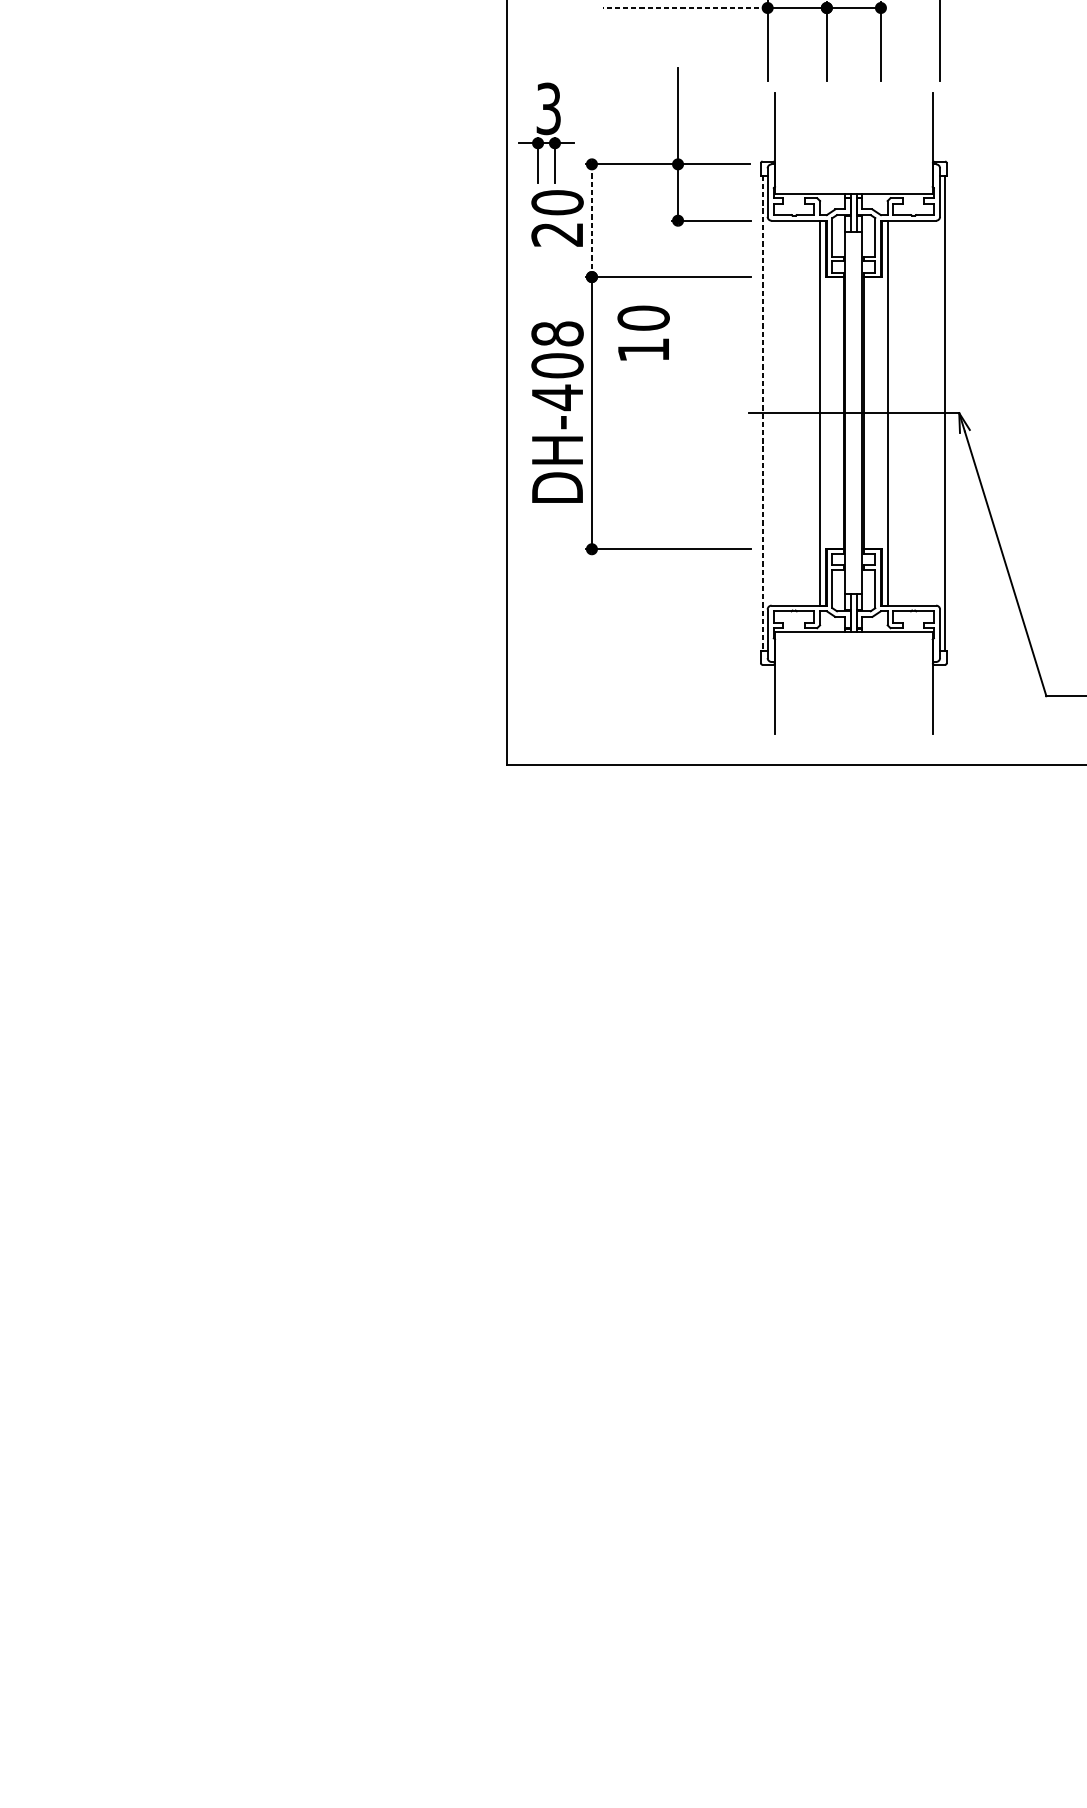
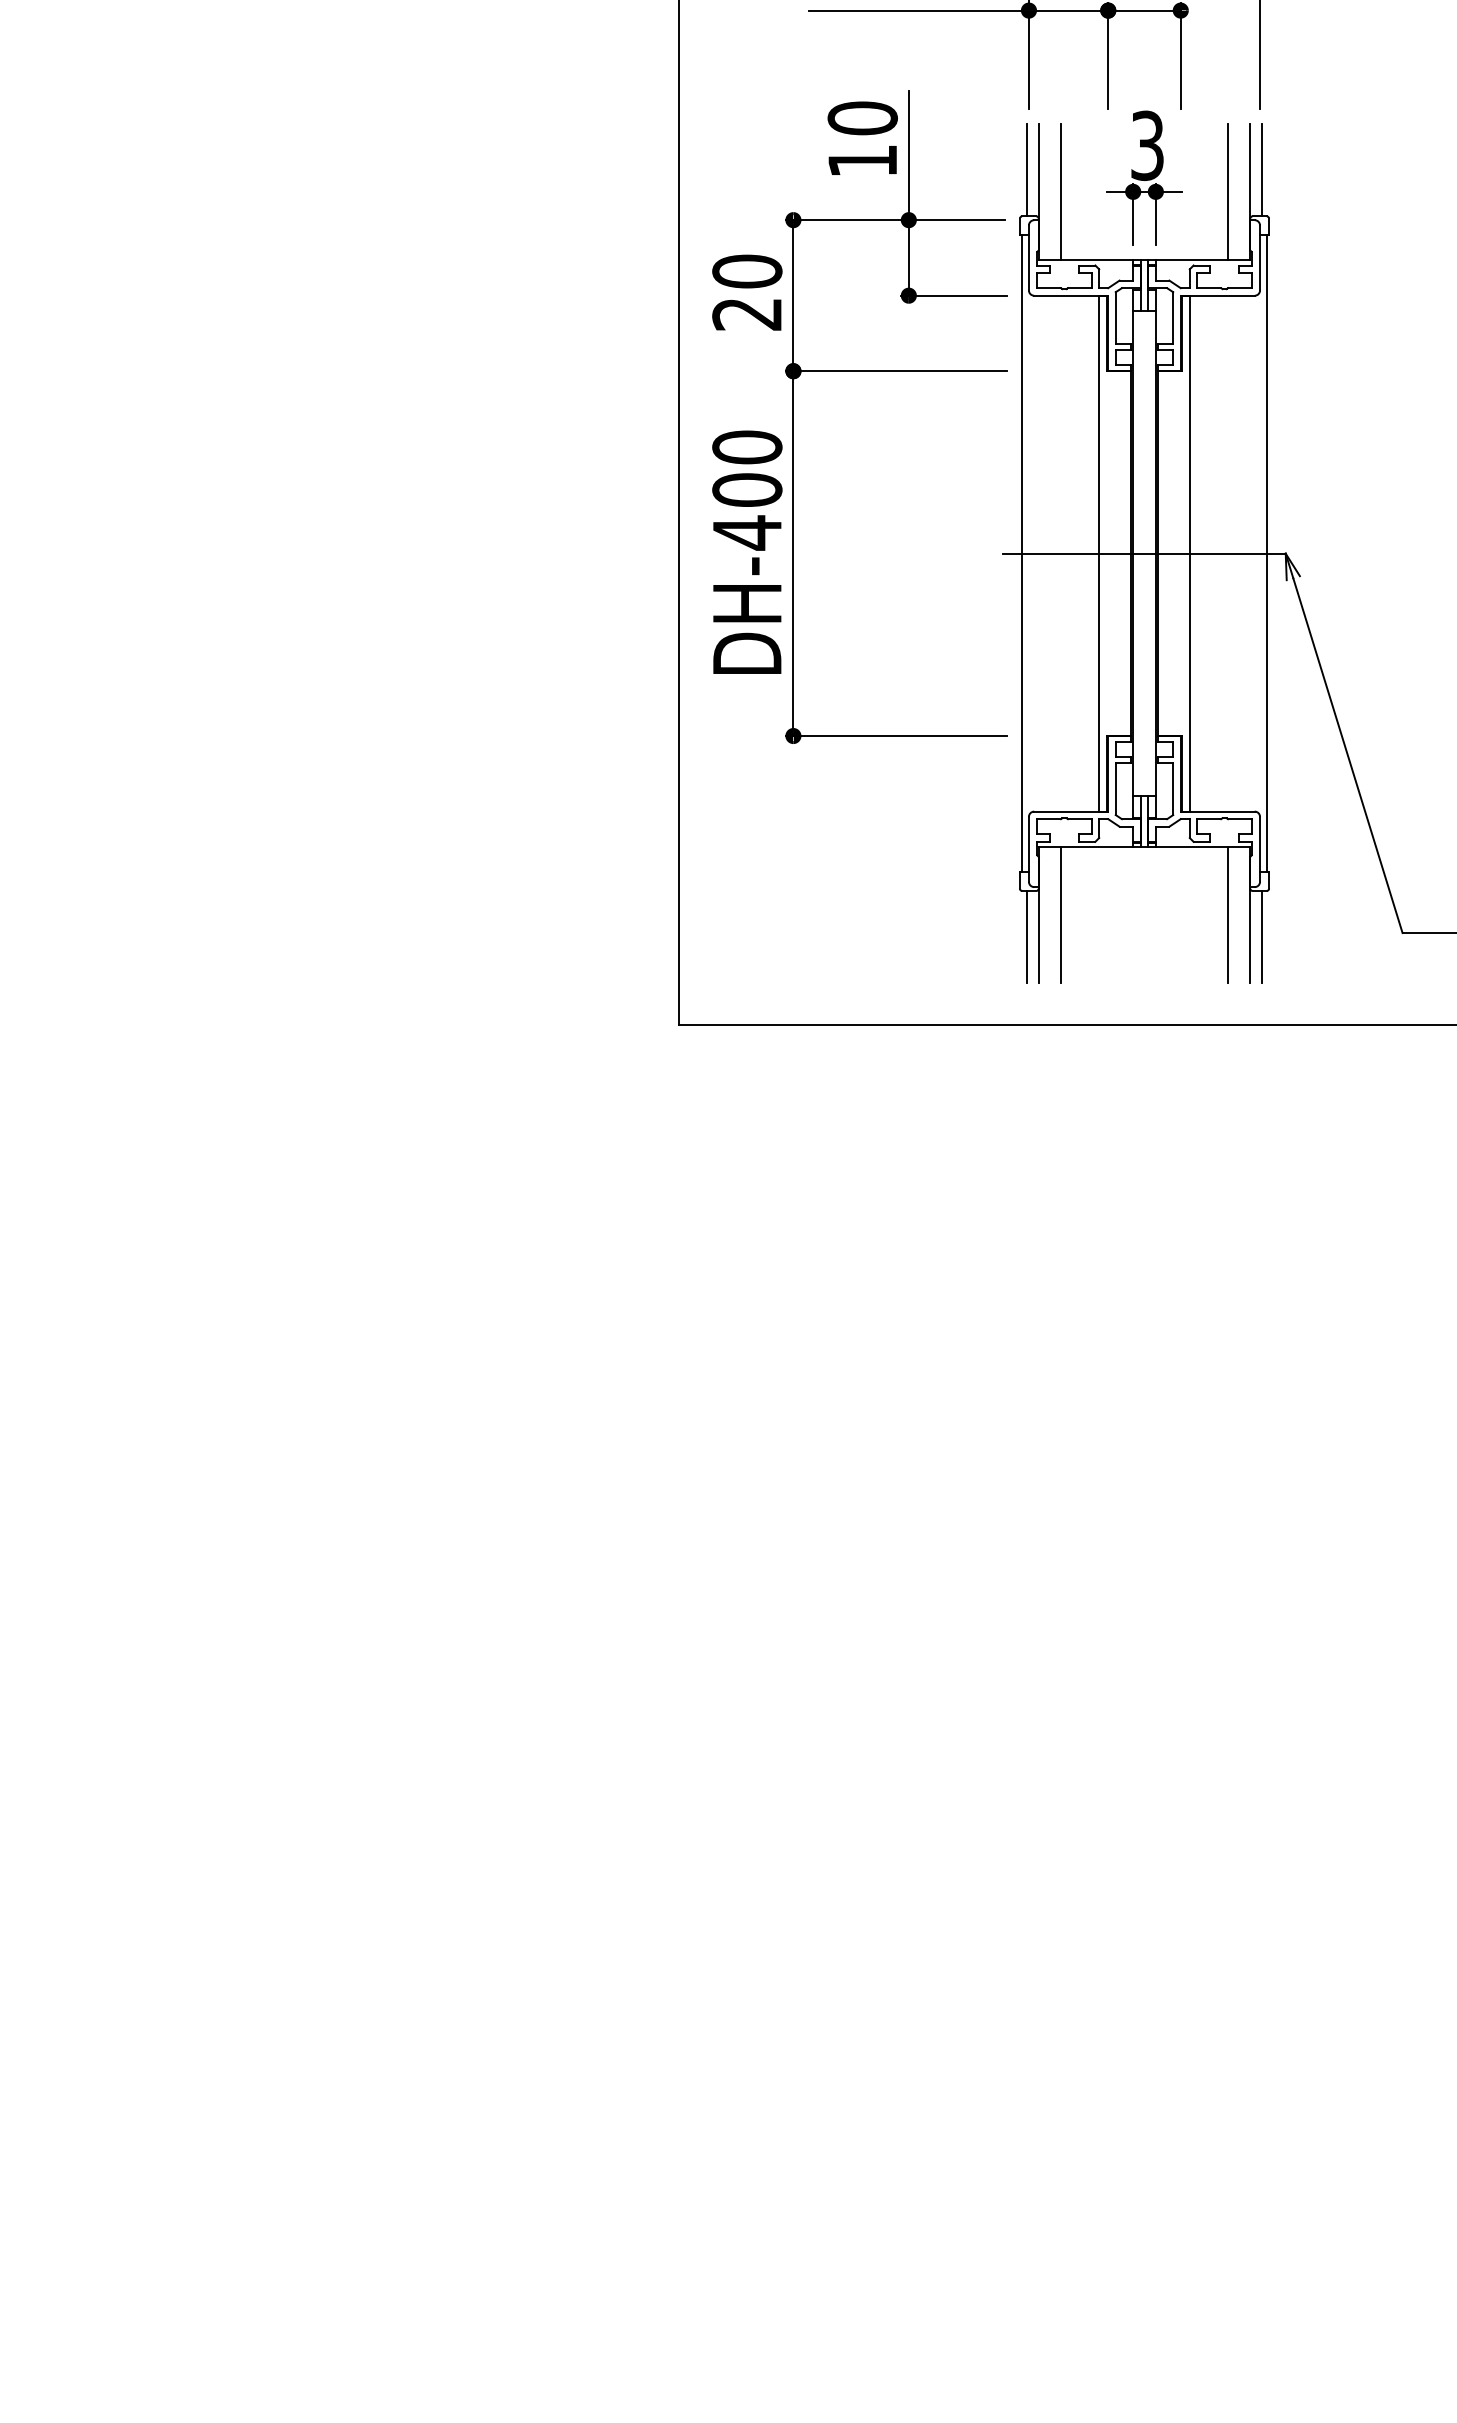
line: (685, 7) -> (918, 10), dashed -> solid
line: (766, 126) -> (1027, 169), added
line: (941, 126) -> (1261, 169), added
part: (546, 132) -> (1144, 177), moved
line: (791, 142) -> (1061, 191), added
line: (915, 142) -> (1227, 191), added
line: (591, 220) -> (793, 295), dashed -> solid
text: (643, 332) -> (862, 137), moved
text: (557, 333) -> (747, 447), DH-408 -> DH-400
line: (762, 413) -> (1022, 554), dashed -> solid
line: (791, 683) -> (1061, 915), added
line: (915, 683) -> (1227, 915), added
line: (766, 698) -> (1027, 936), added
line: (941, 698) -> (1261, 936), added

